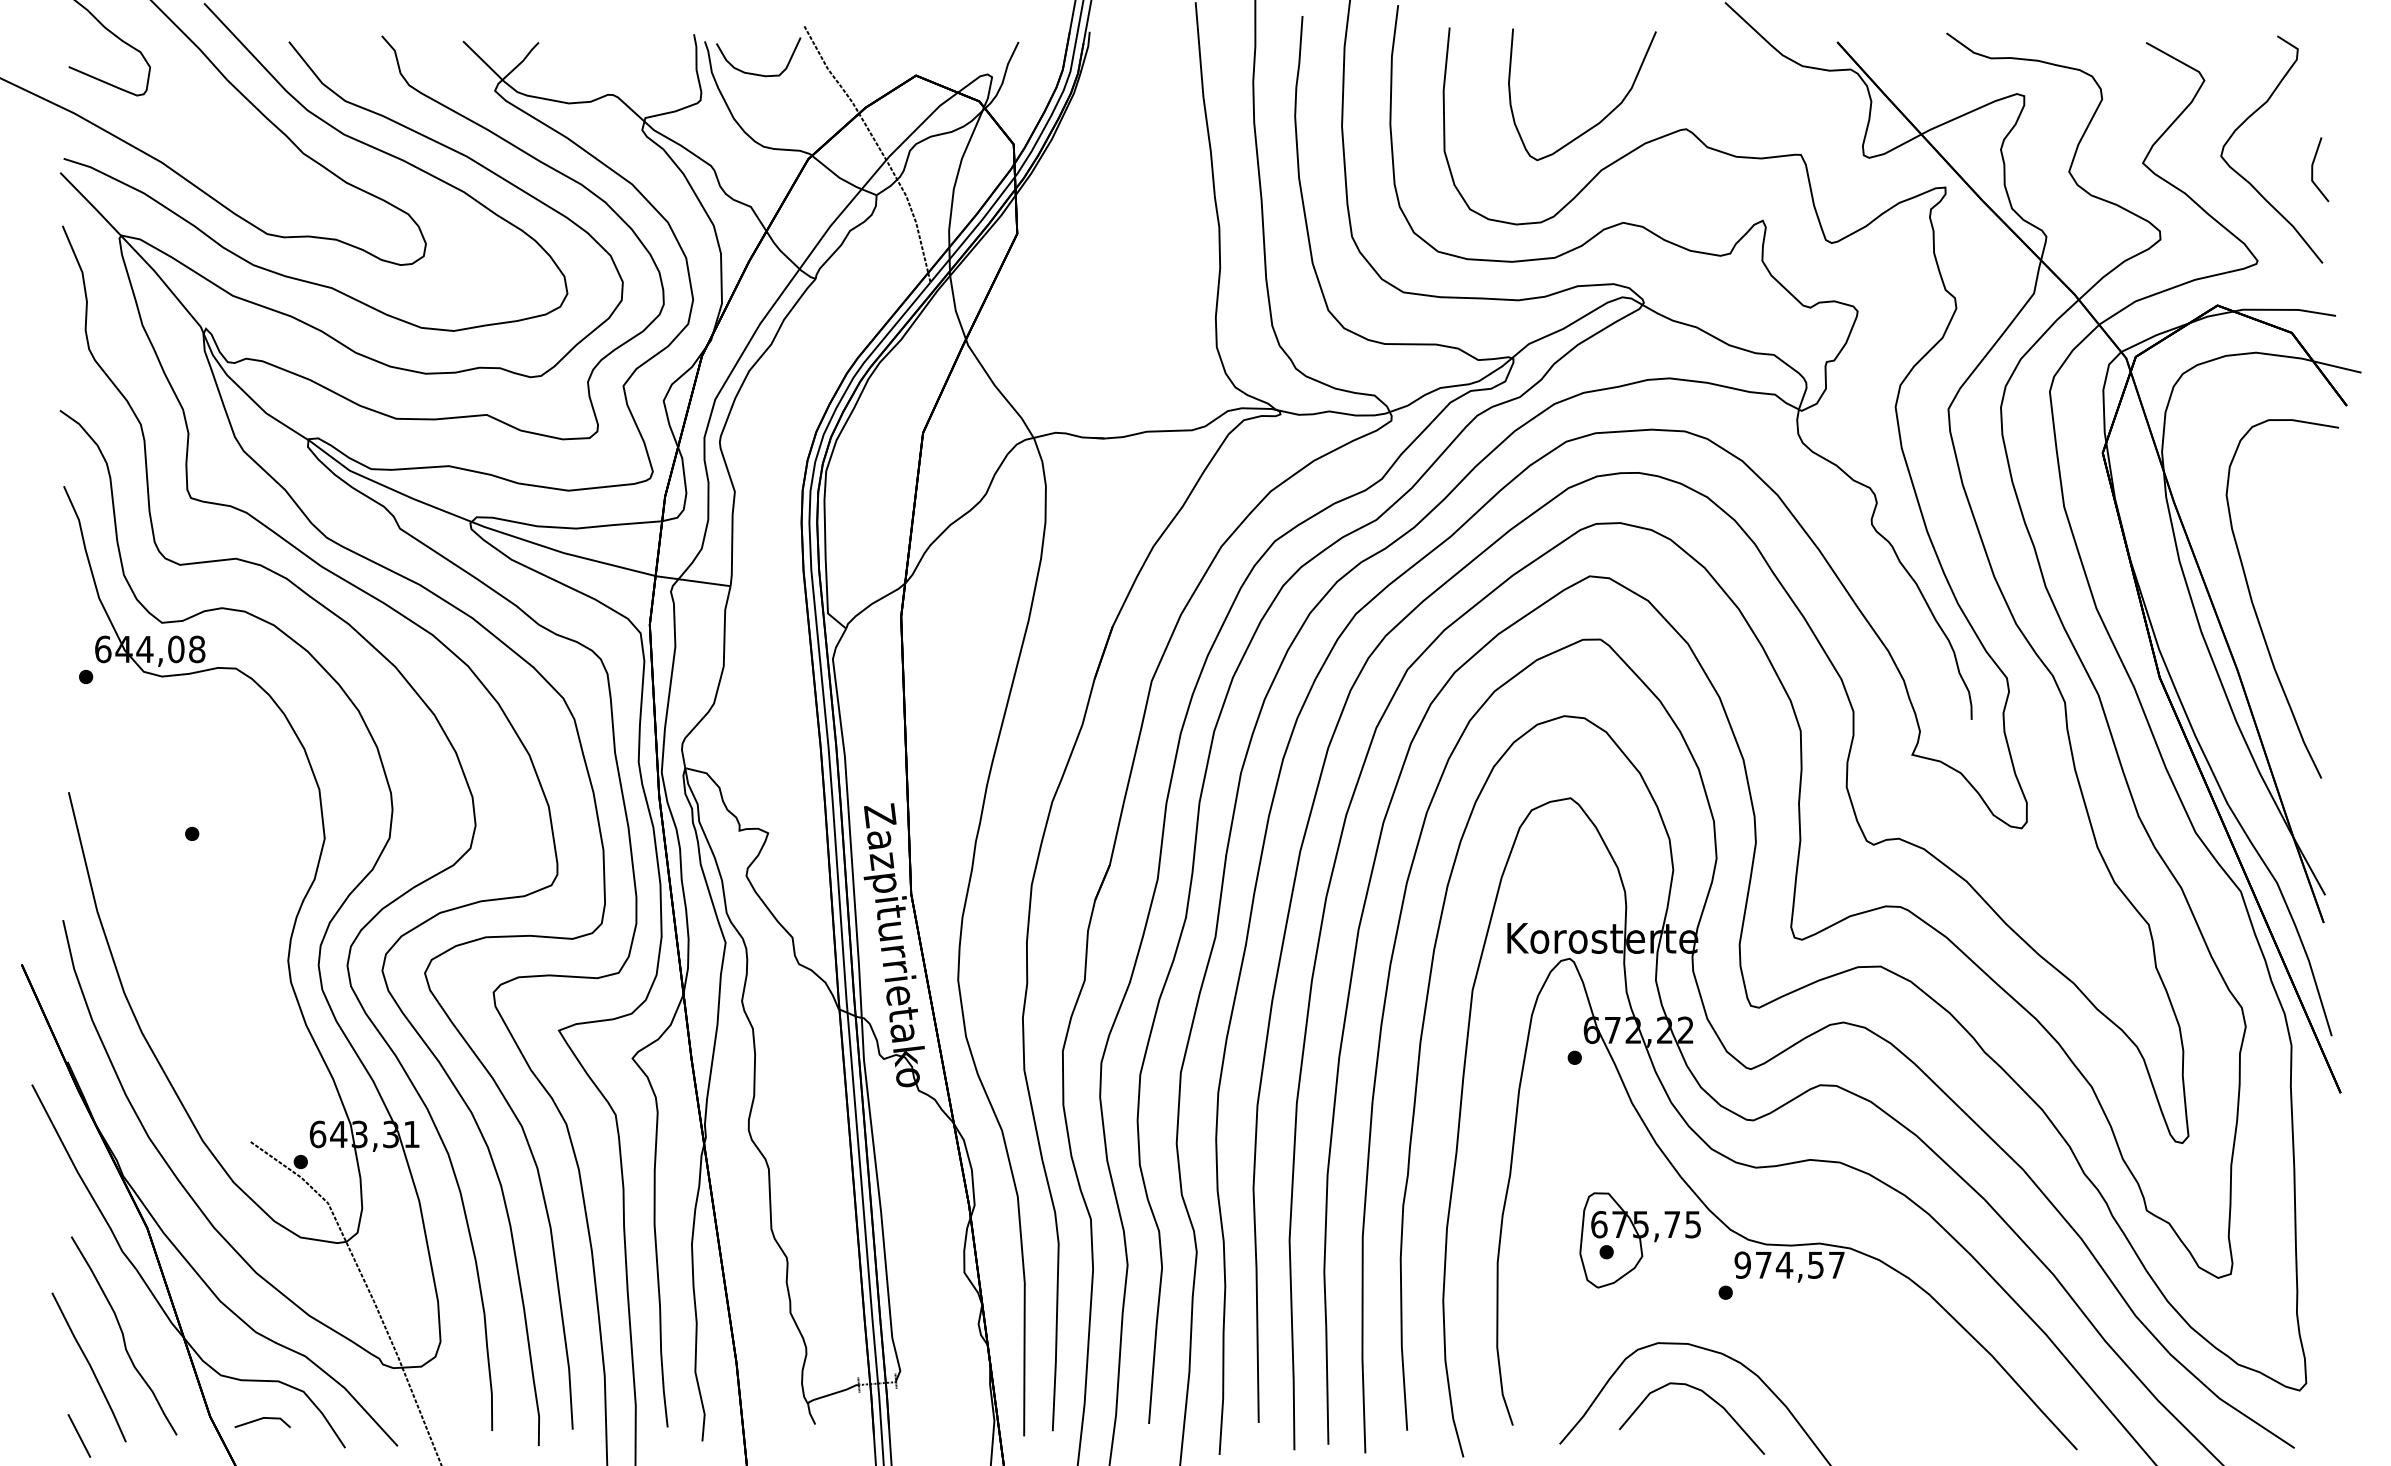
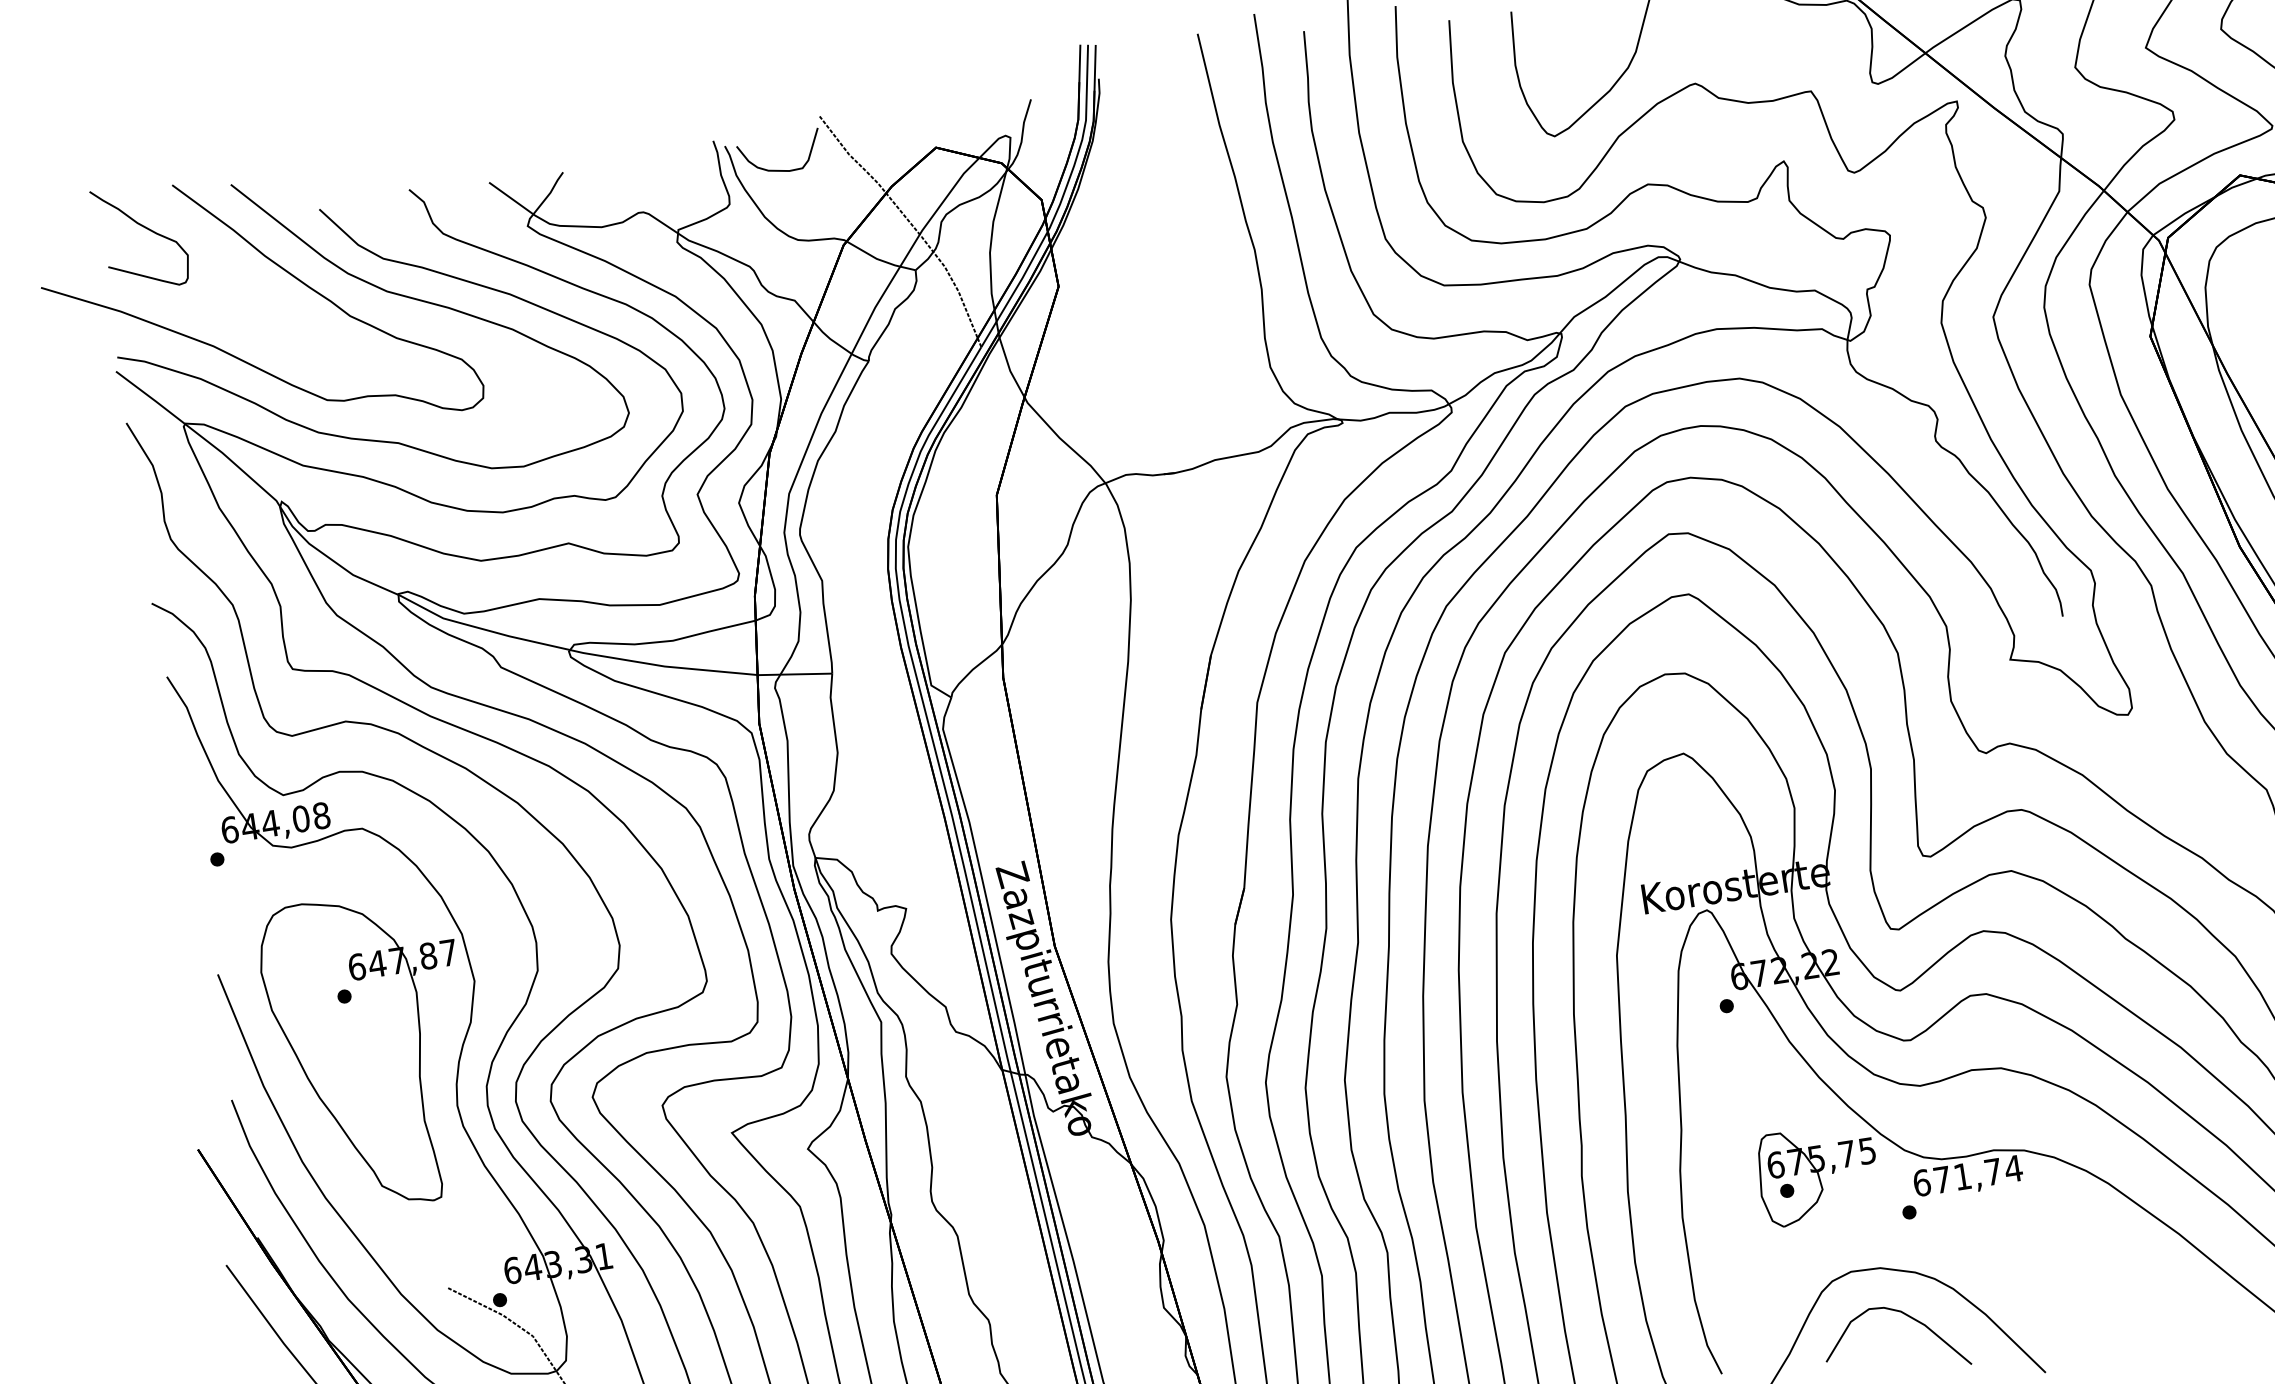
part: (210, 893) -> (371, 1051), added
text: (1789, 1264) -> (1967, 1175), 974,57 -> 671,74

